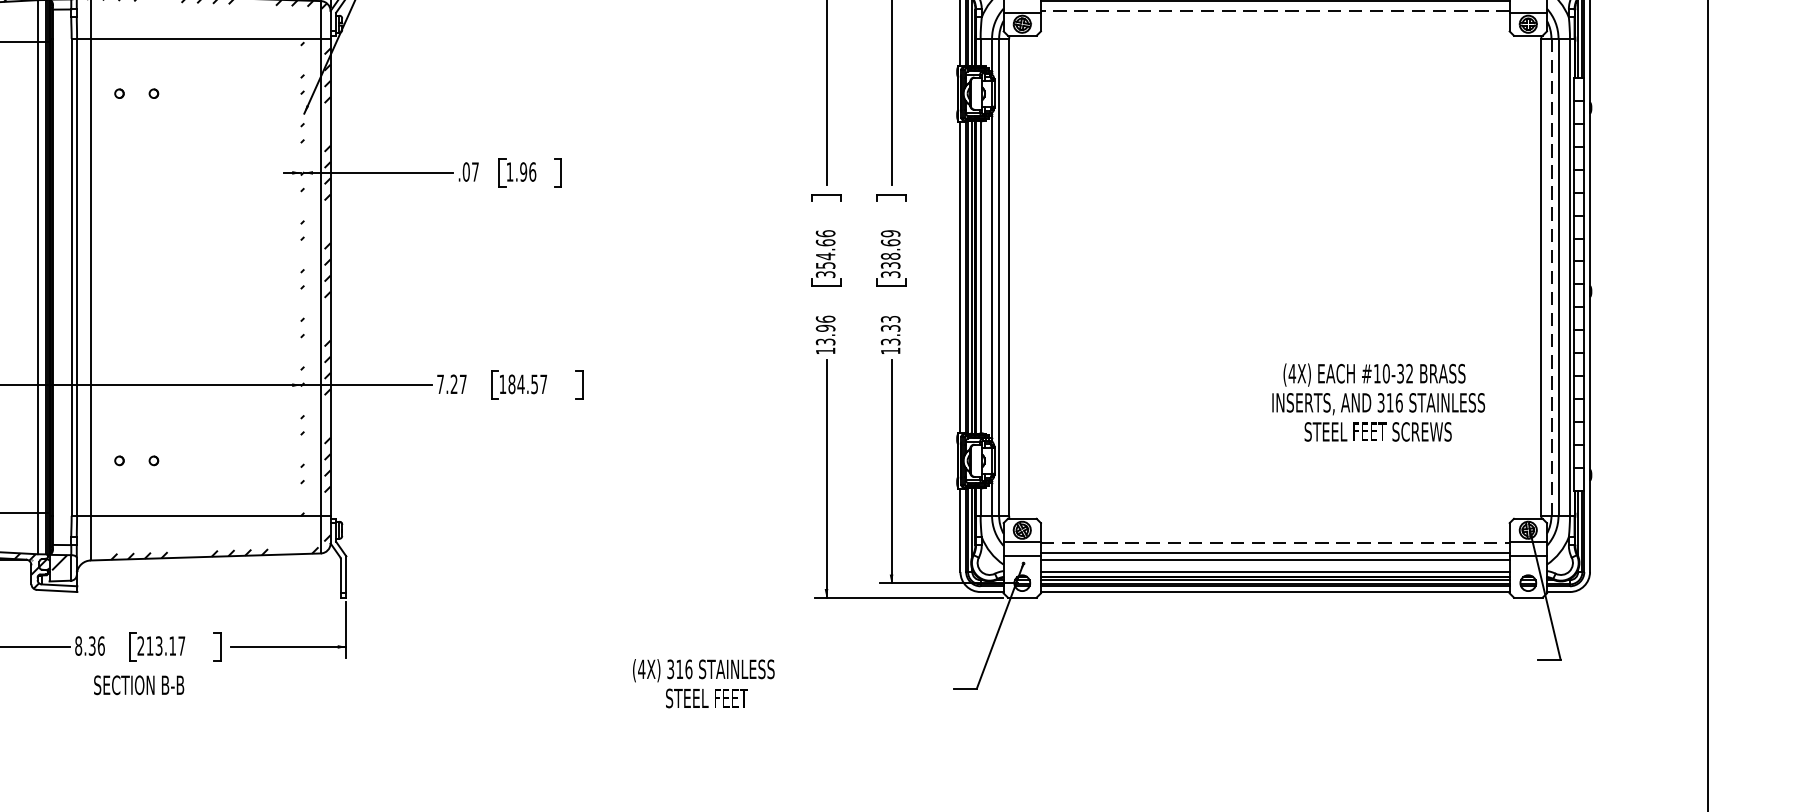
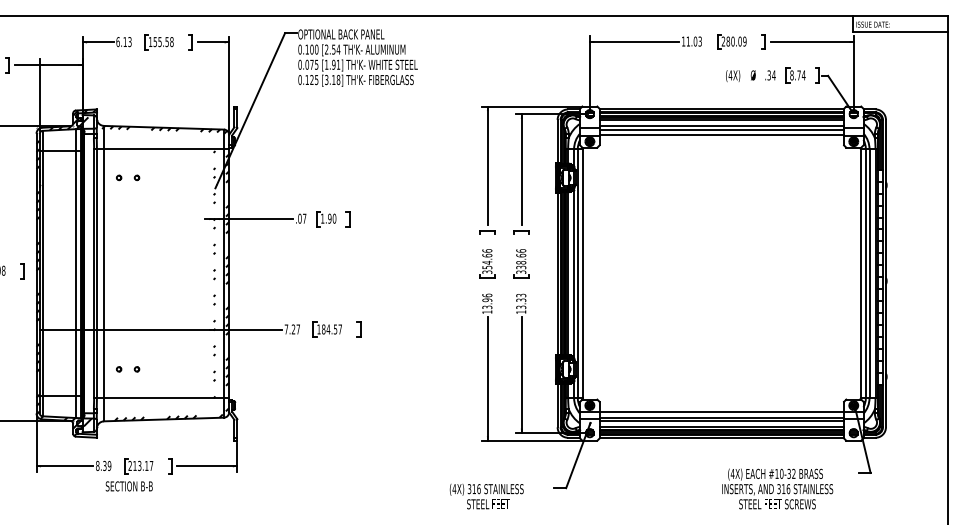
line: (1274, 10) -> (721, 134), dashed -> solid
text: (532, 171) -> (334, 218), 1.96 -> 1.90
text: (891, 232) -> (521, 250), 338.69 -> 338.66
line: (1550, 278) -> (865, 274), dashed -> solid
text: (1378, 401) -> (777, 488), moved
line: (1276, 543) -> (722, 412), dashed -> solid
text: (101, 645) -> (109, 465), 8.36 -> 8.39
text: (703, 683) -> (486, 496), moved

